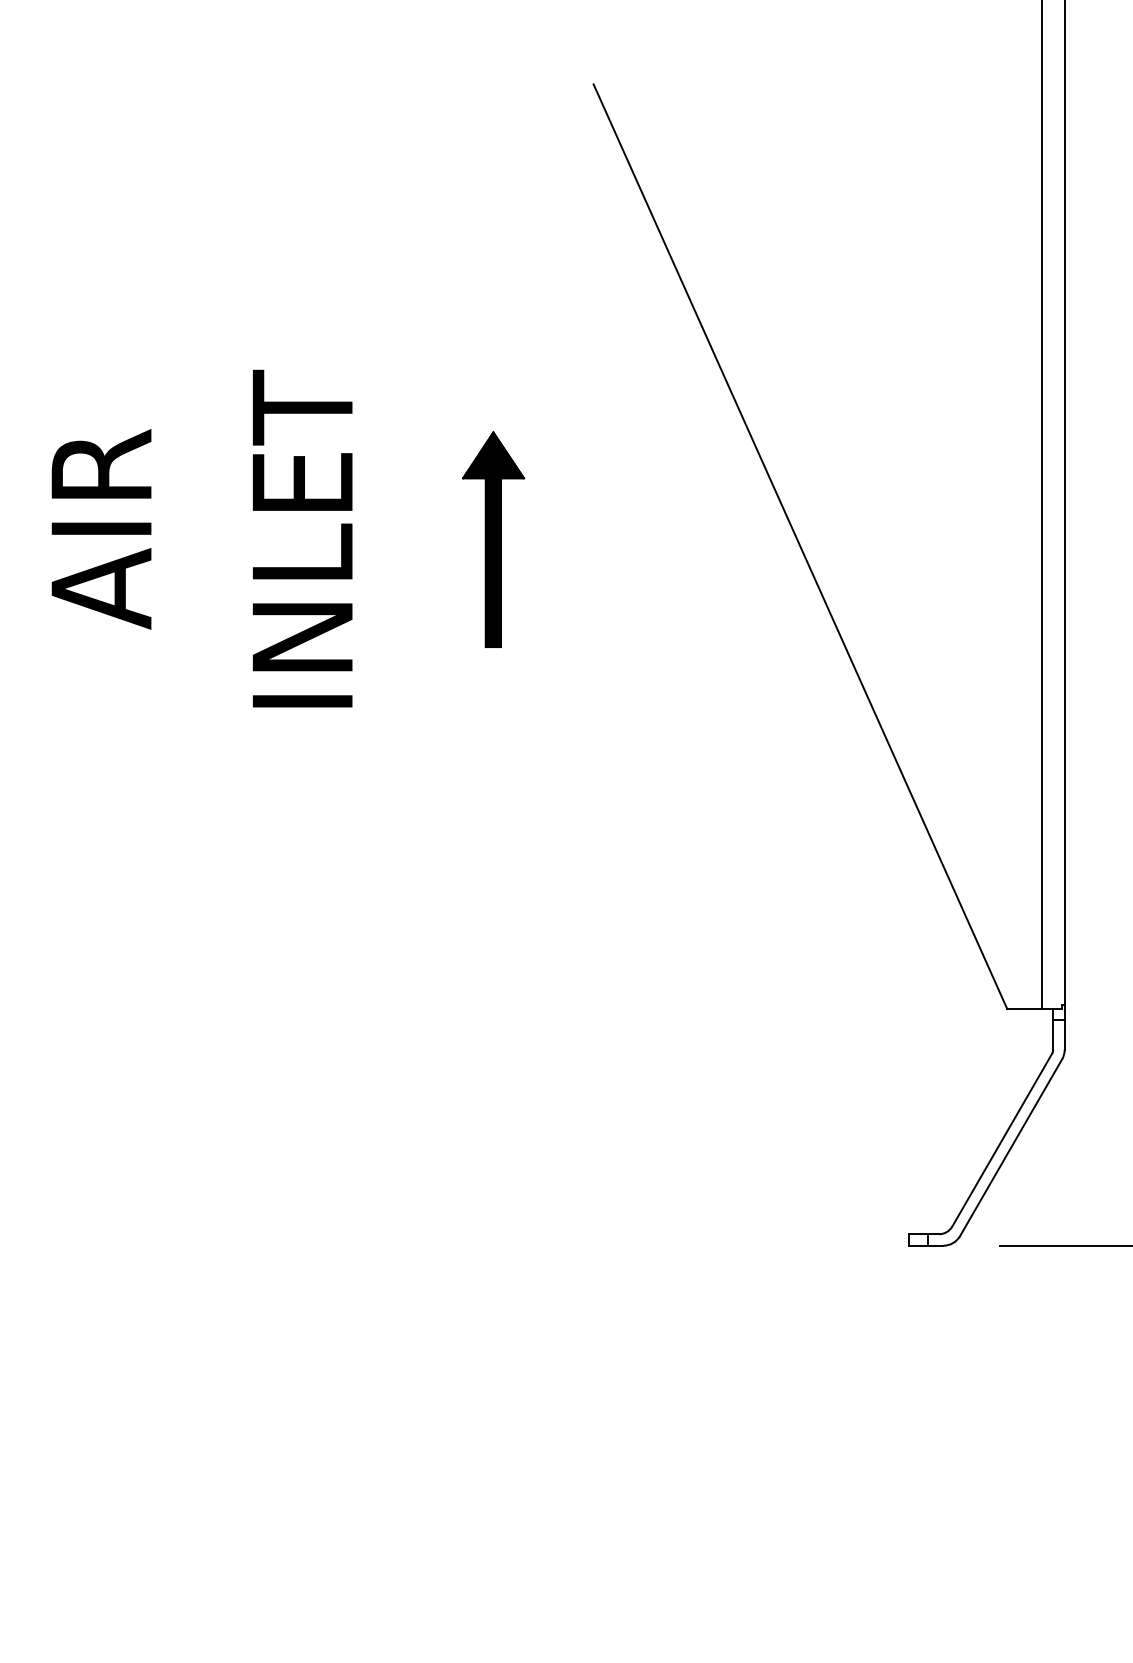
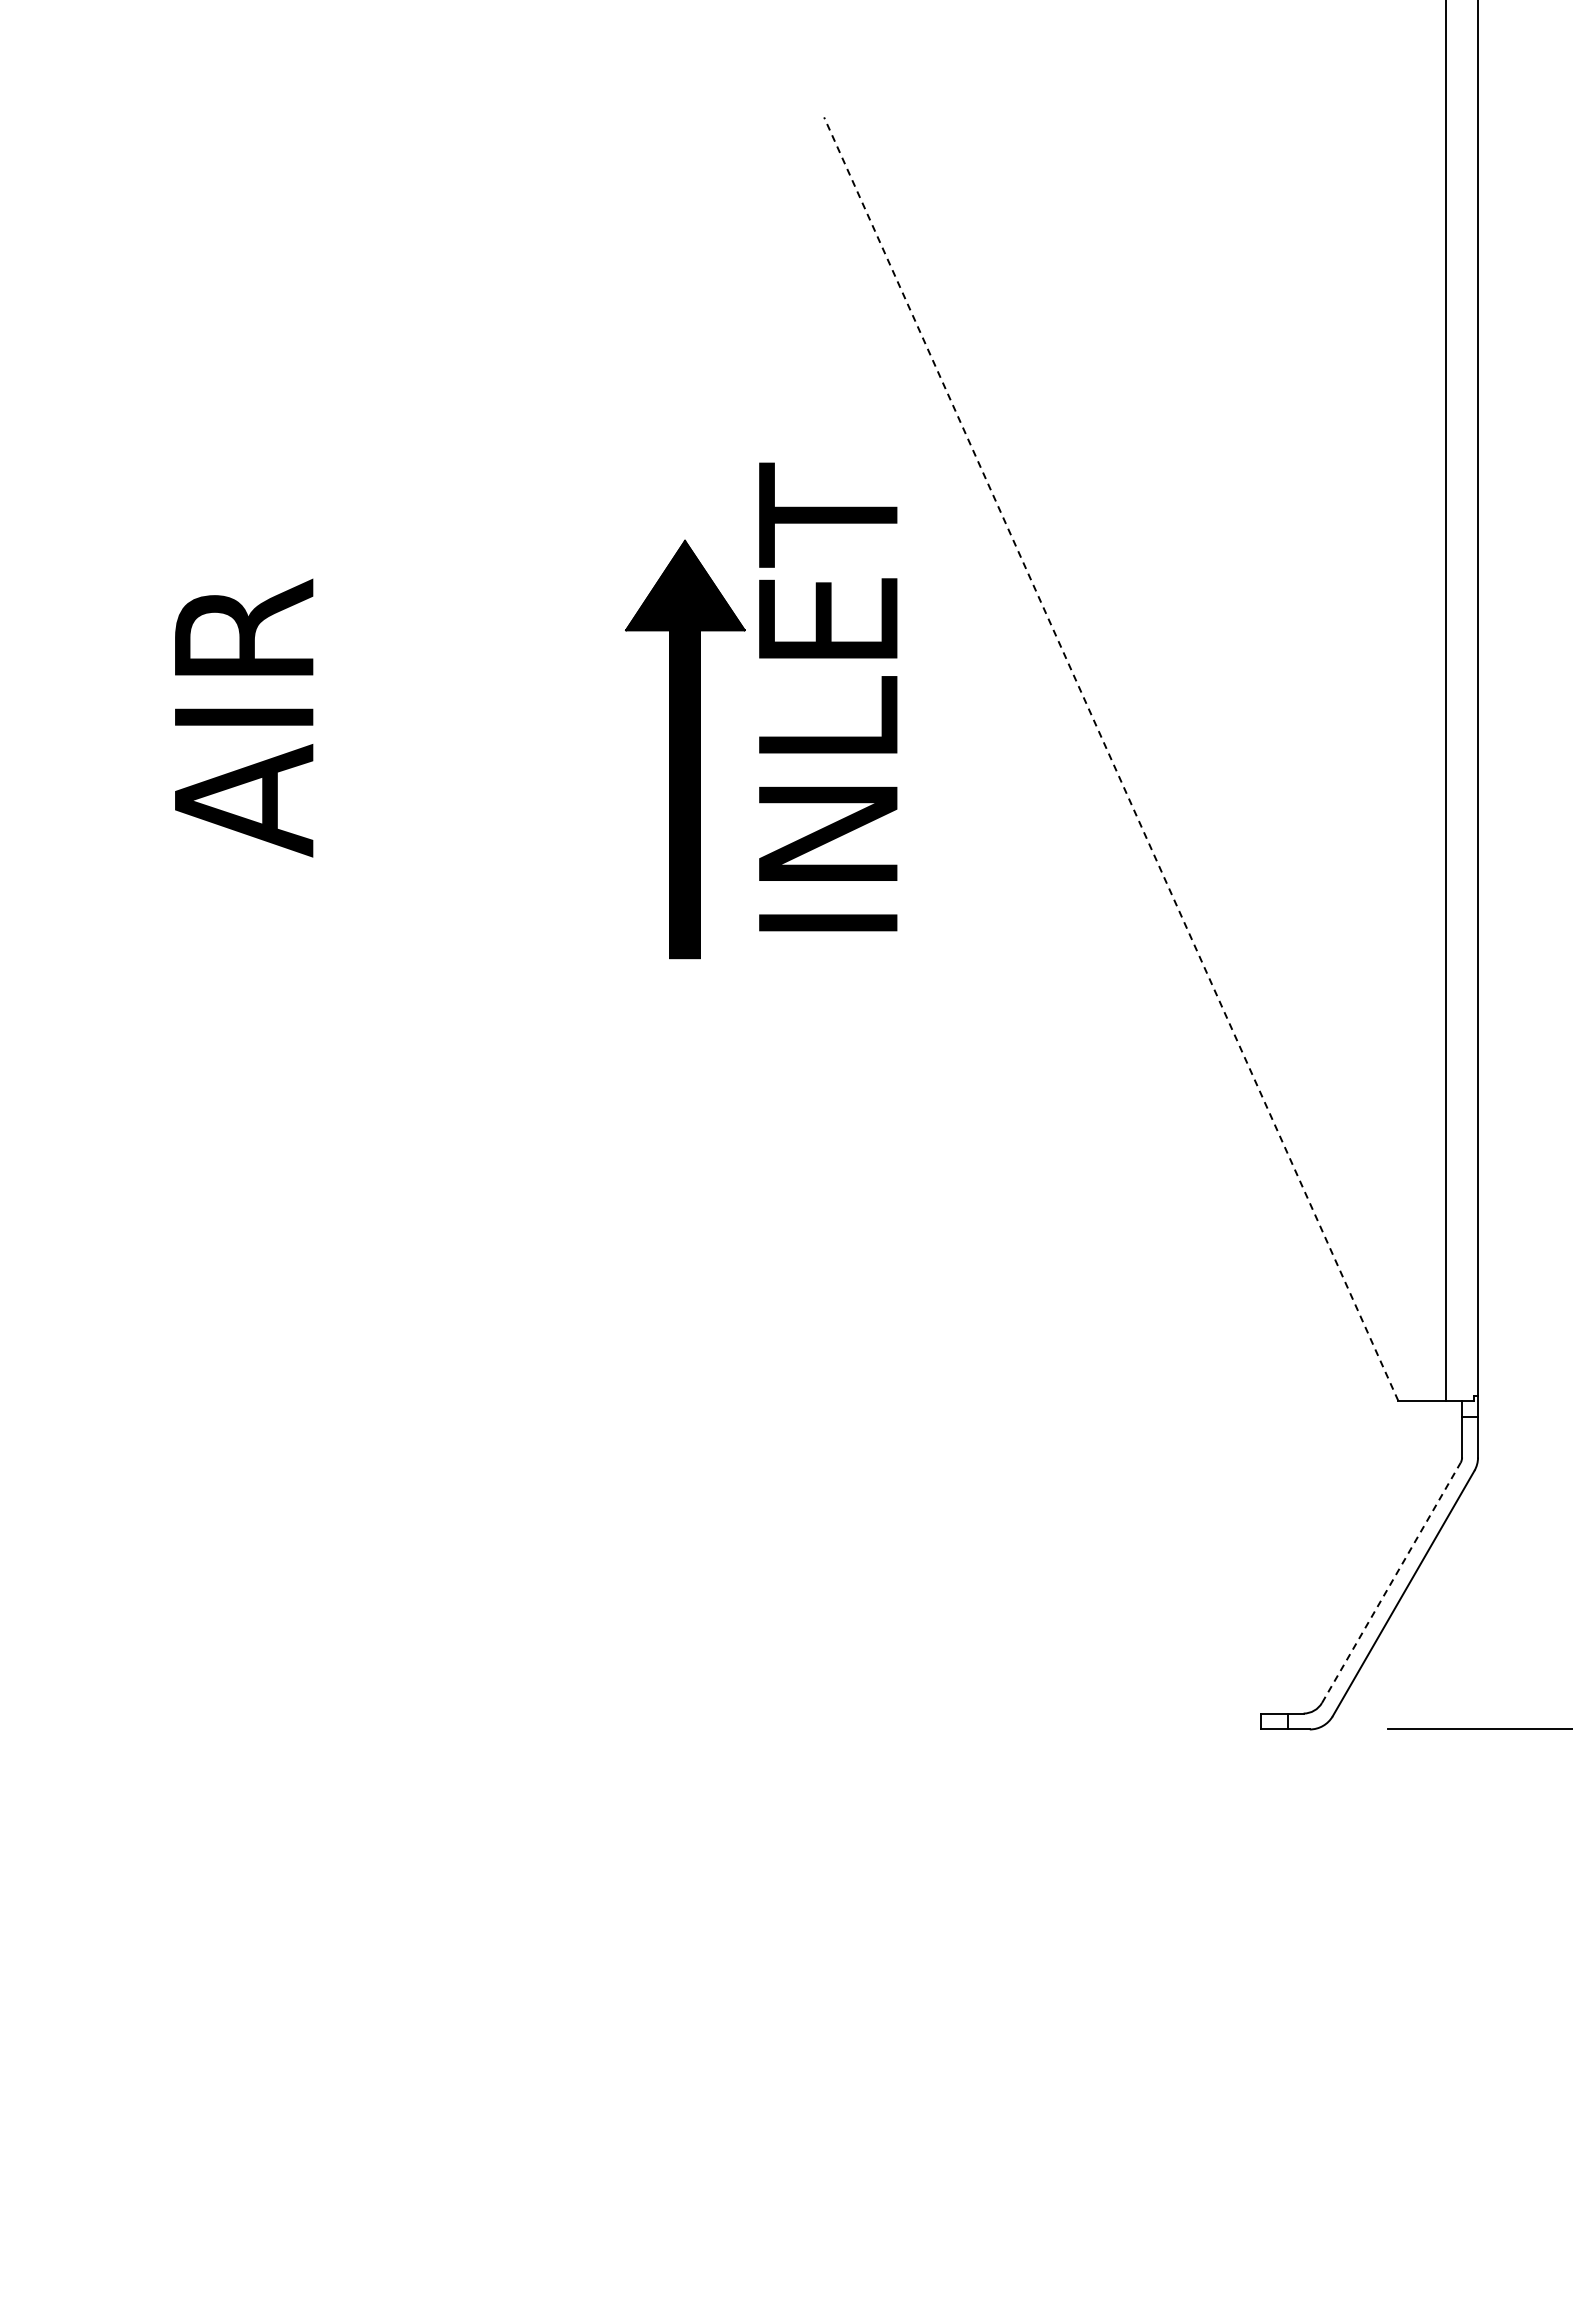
text: (101, 528) -> (244, 717), moved
text: (302, 538) -> (828, 696), moved
part: (493, 539) -> (684, 749), size x1.4
line: (800, 546) -> (1111, 758), solid -> dashed
line: (1002, 1139) -> (1391, 1582), solid -> dashed

